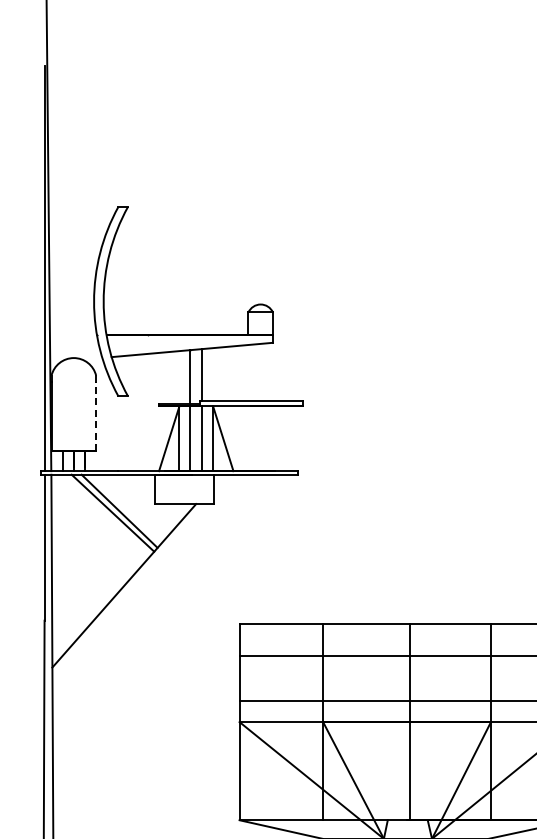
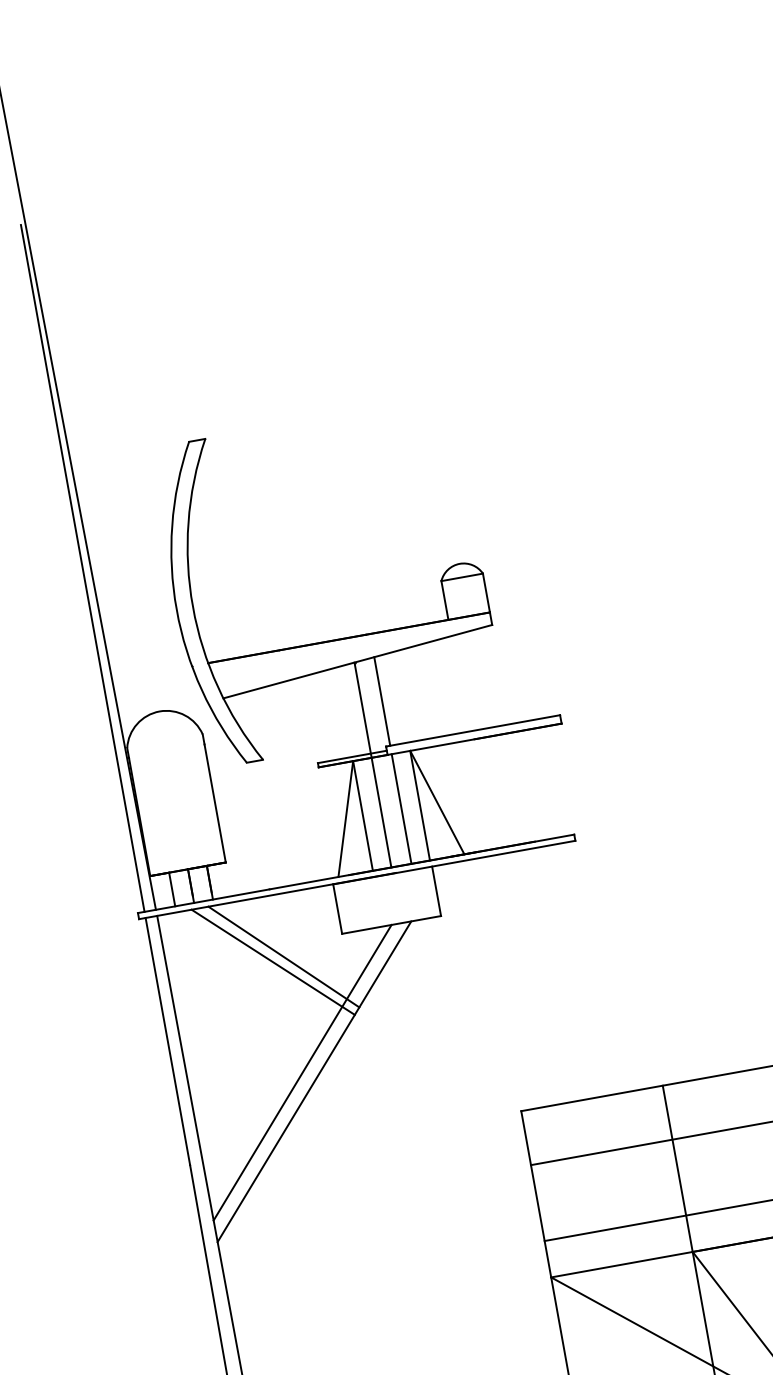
line: (96, 416) -> (215, 803), dashed -> solid
line: (118, 579) -> (302, 1072), added

